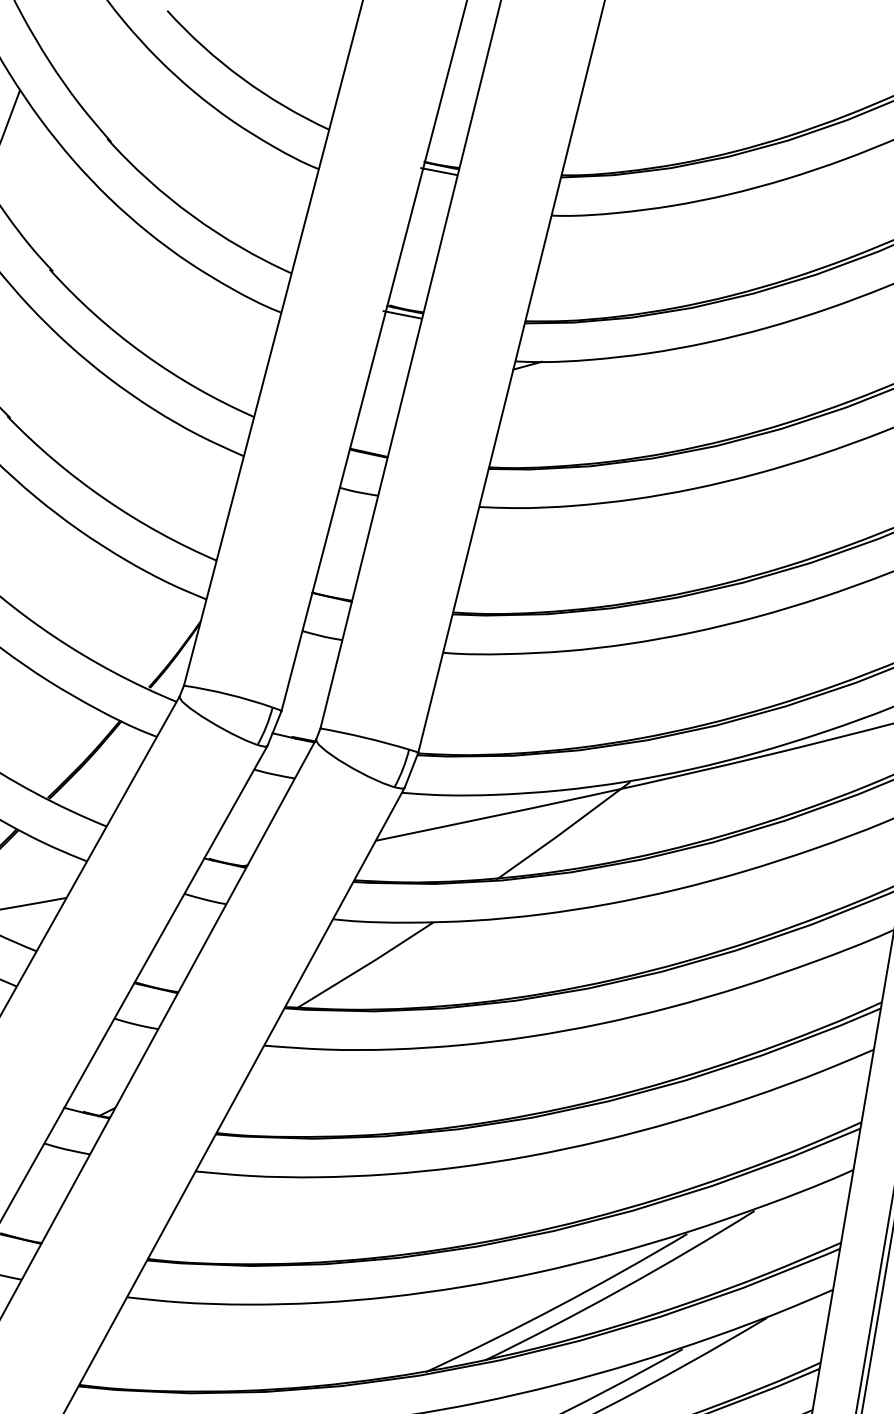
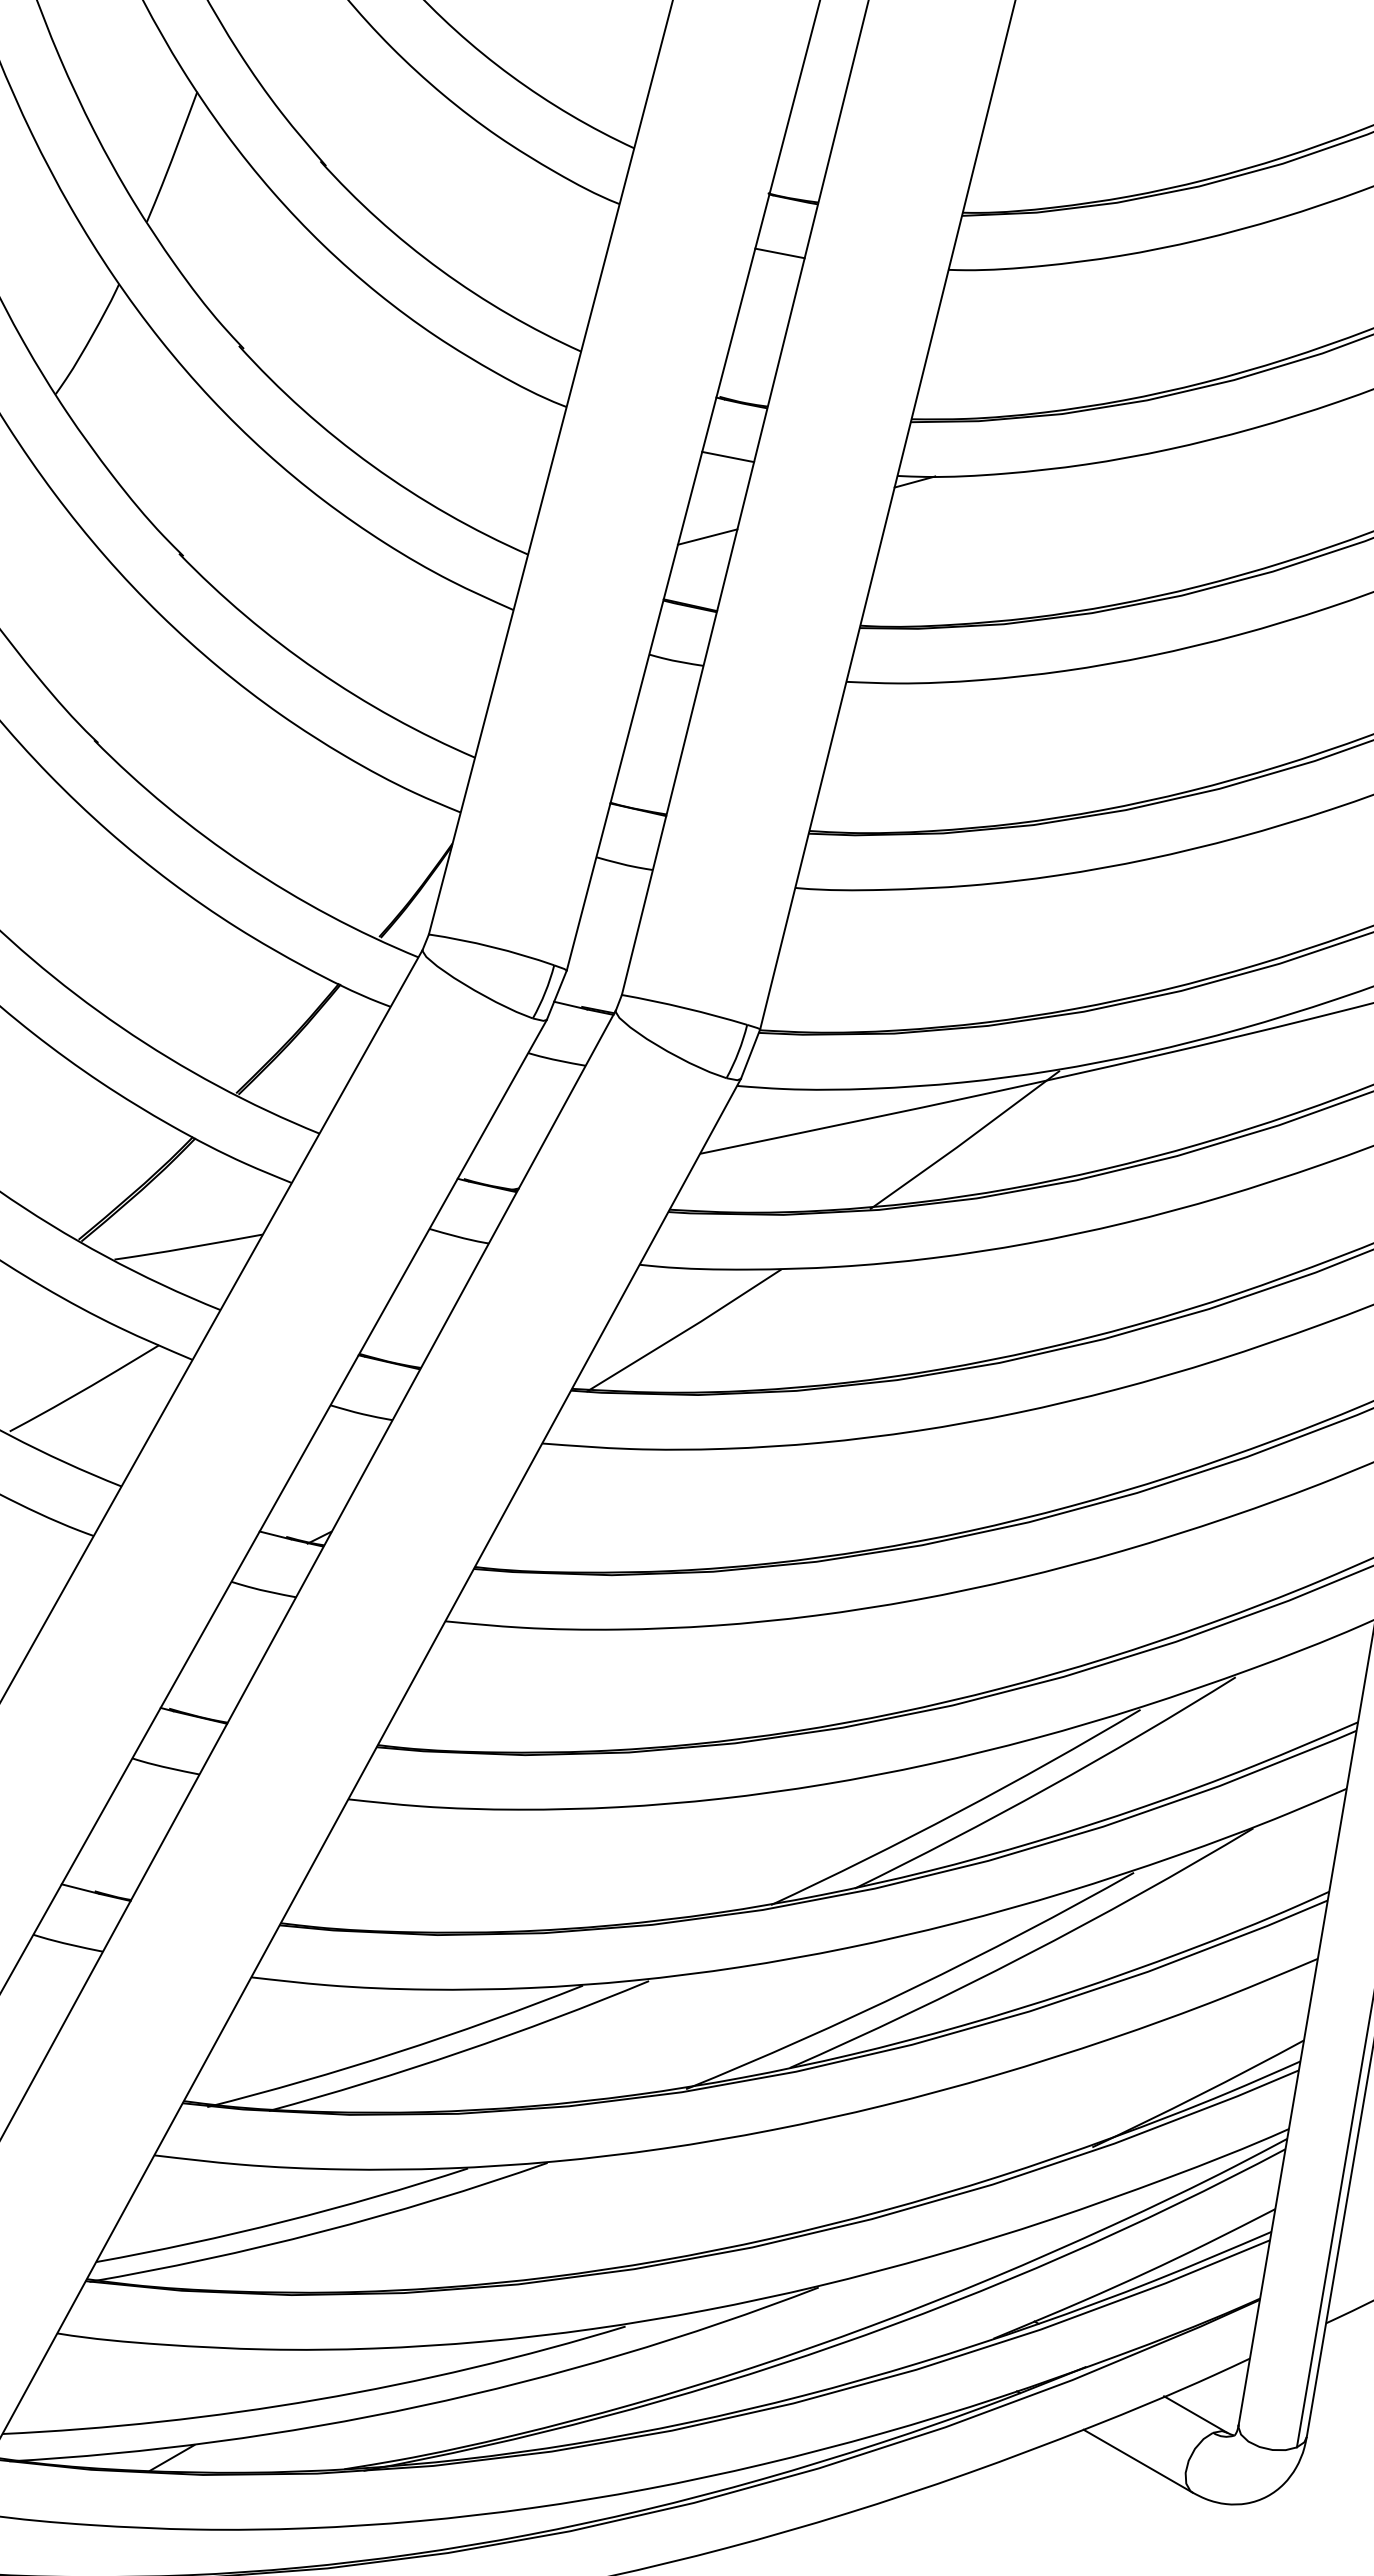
line: (438, 171) -> (779, 253), moved
line: (402, 314) -> (728, 456), moved
line: (381, 404) -> (707, 536), added

